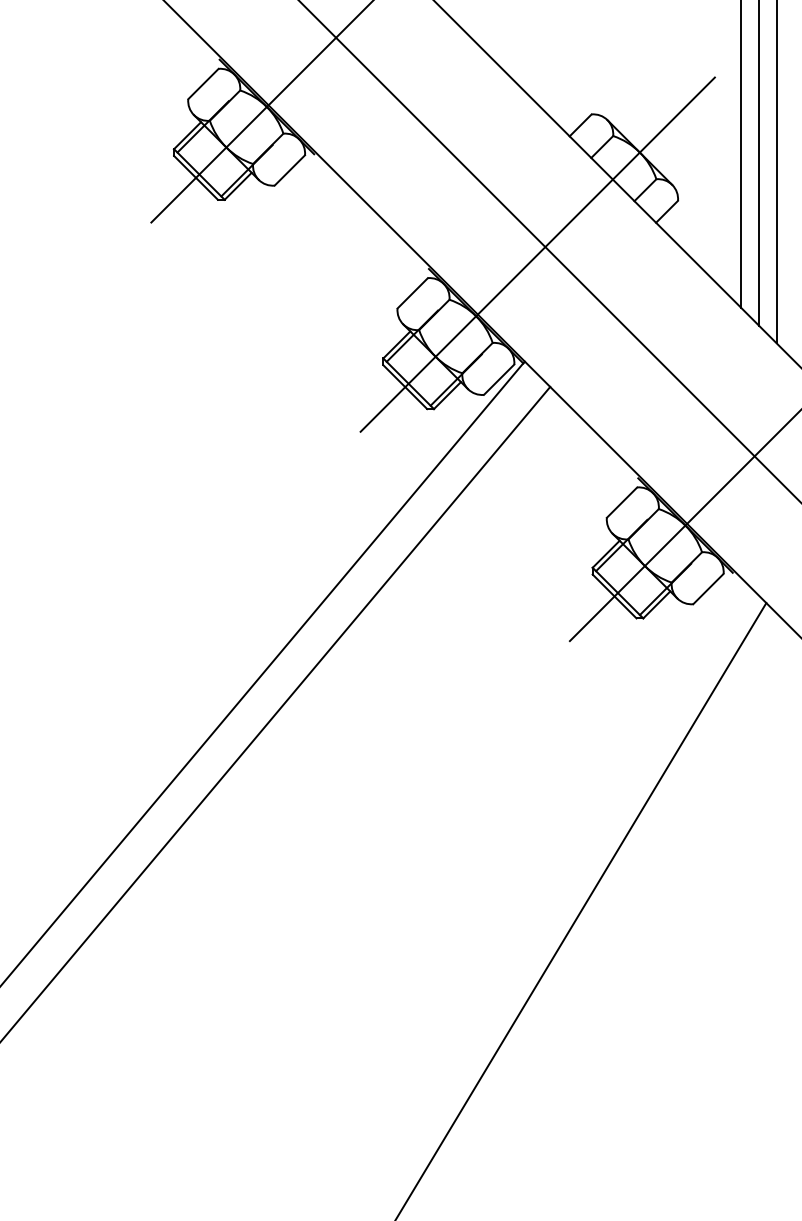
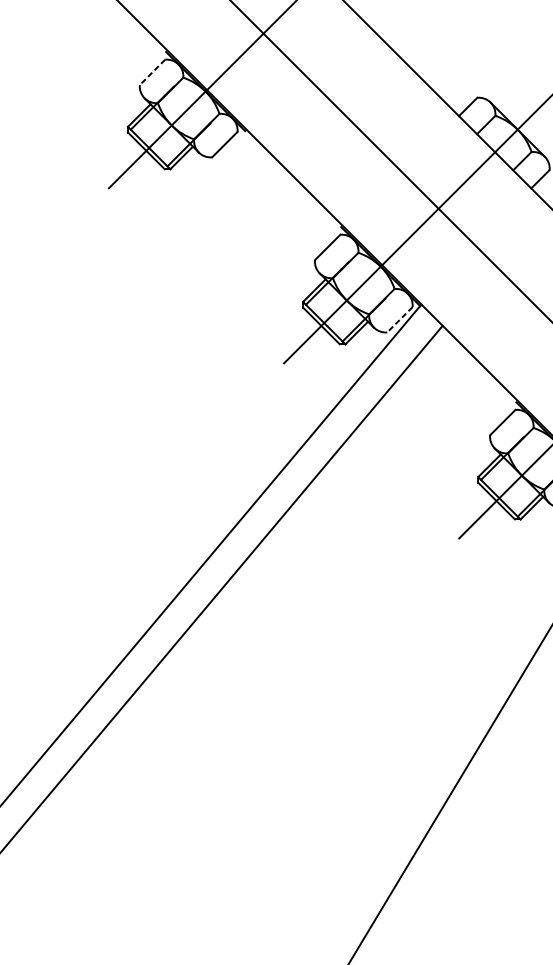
line: (203, 84) -> (152, 72), solid -> dashed
line: (498, 380) -> (399, 320), solid -> dashed

